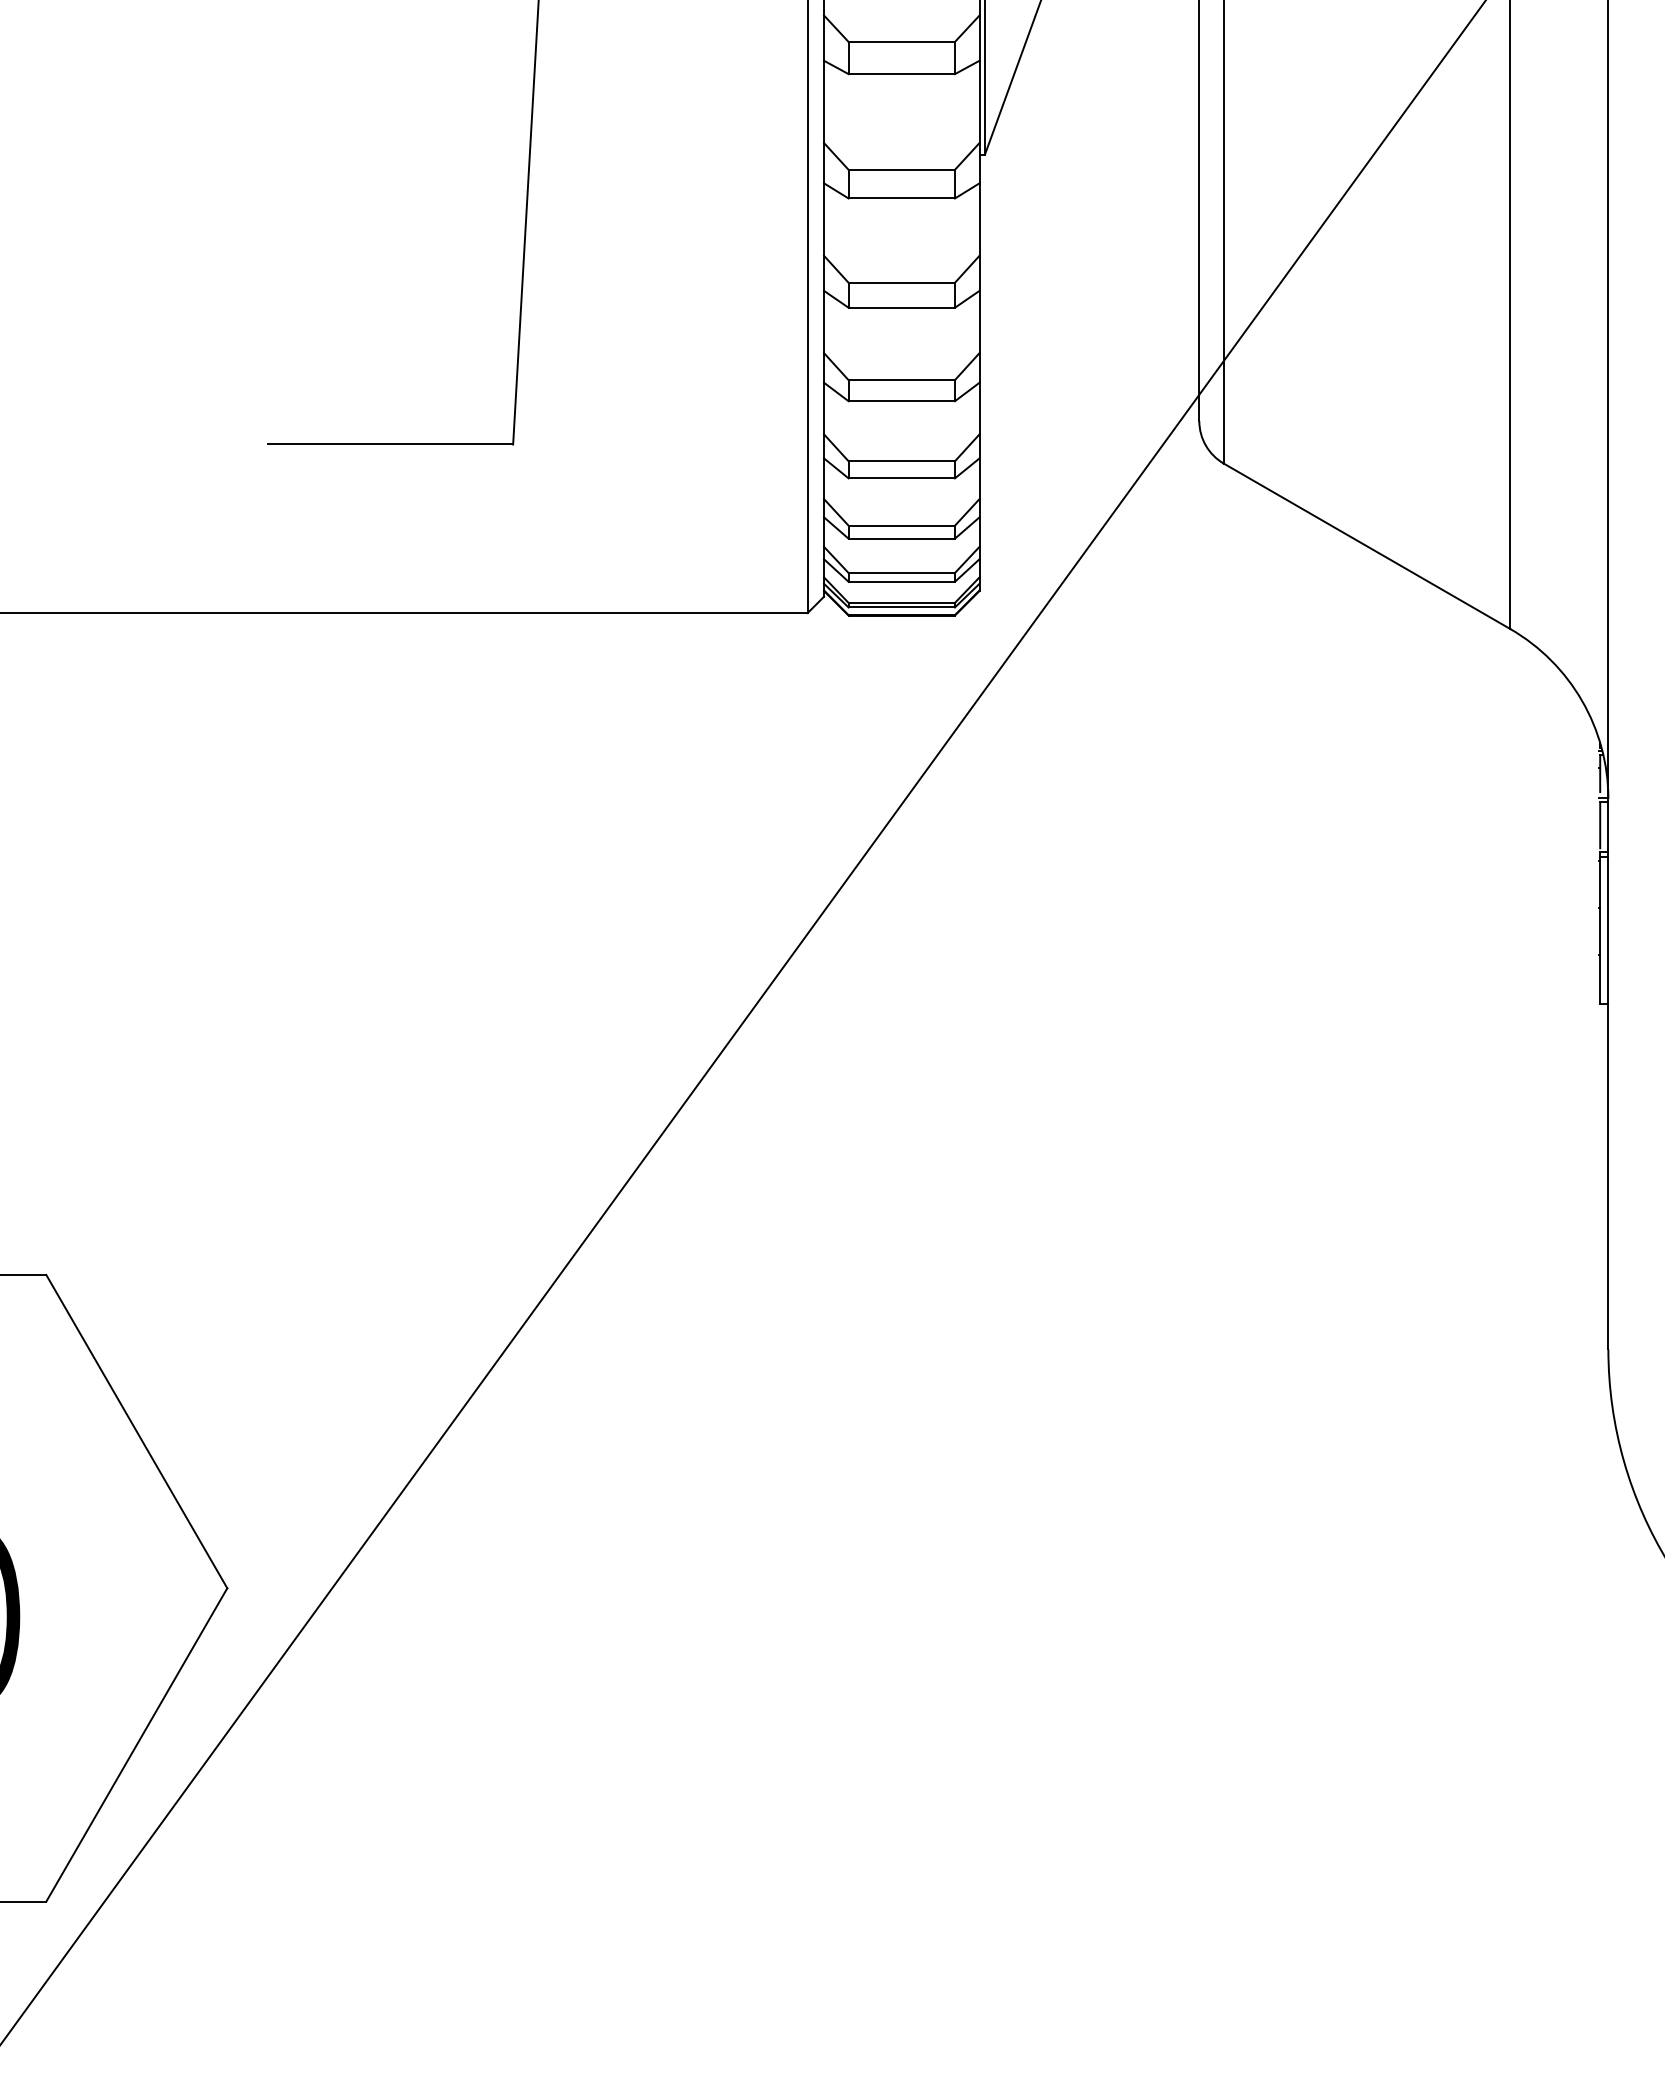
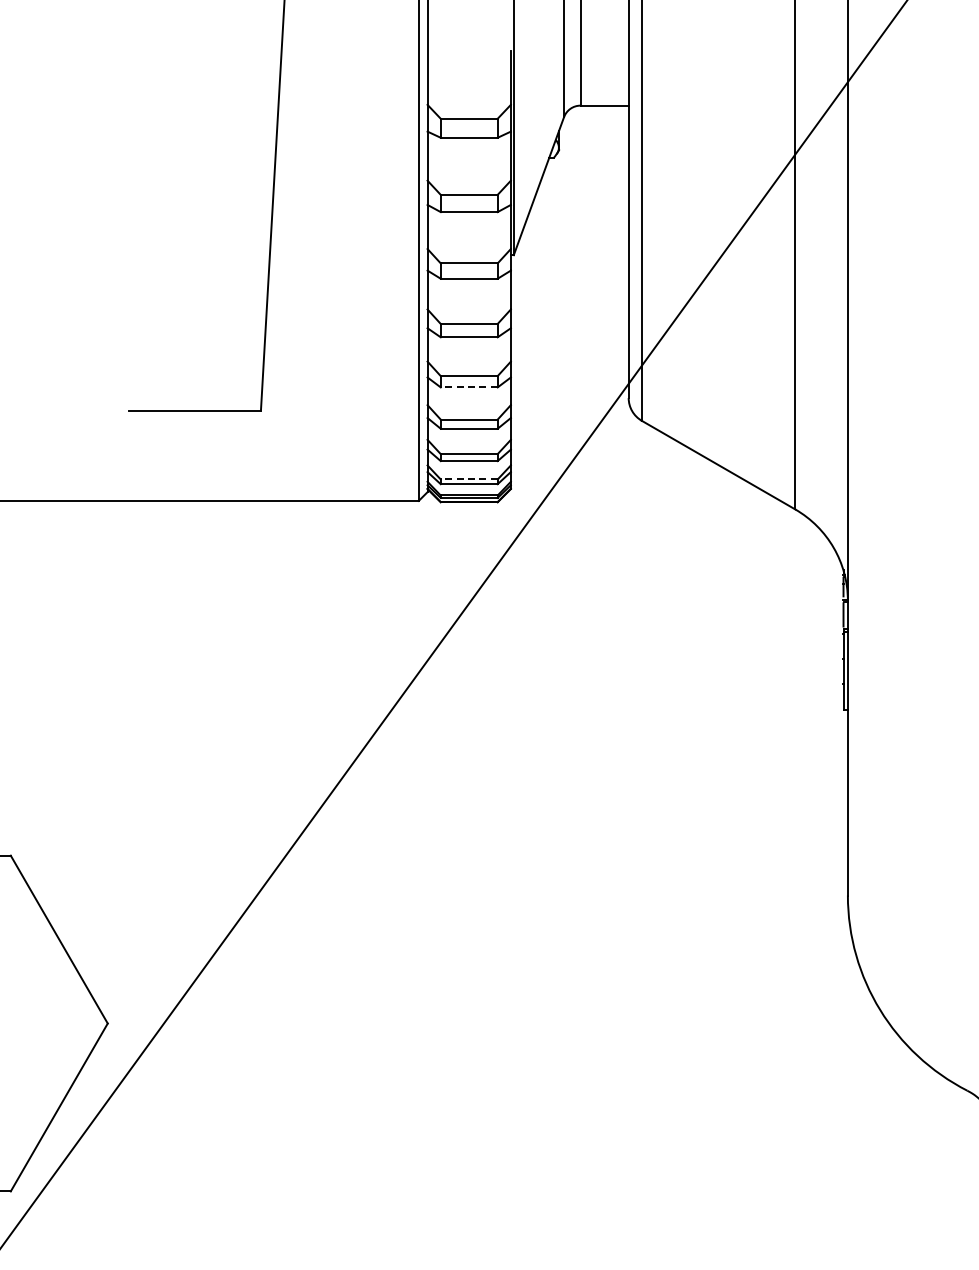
line: (900, 401) -> (468, 387), solid -> dashed
line: (900, 573) -> (468, 479), solid -> dashed

